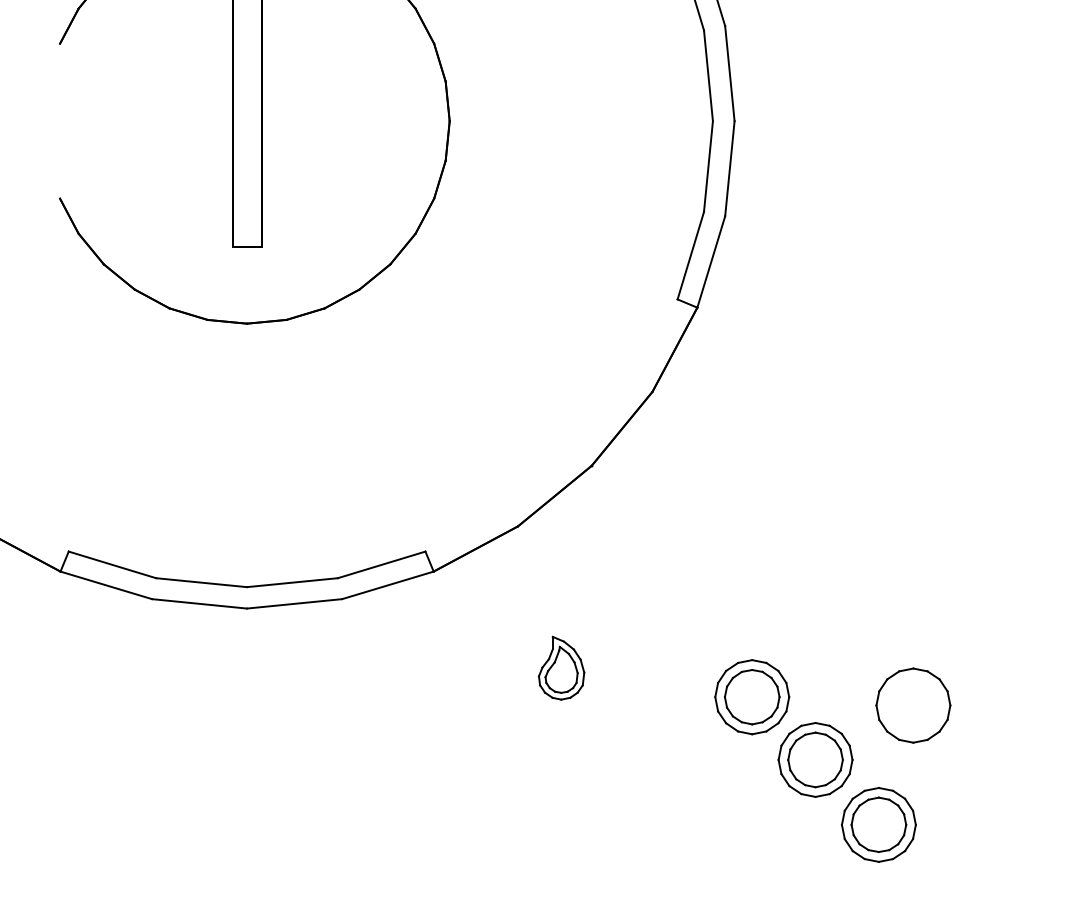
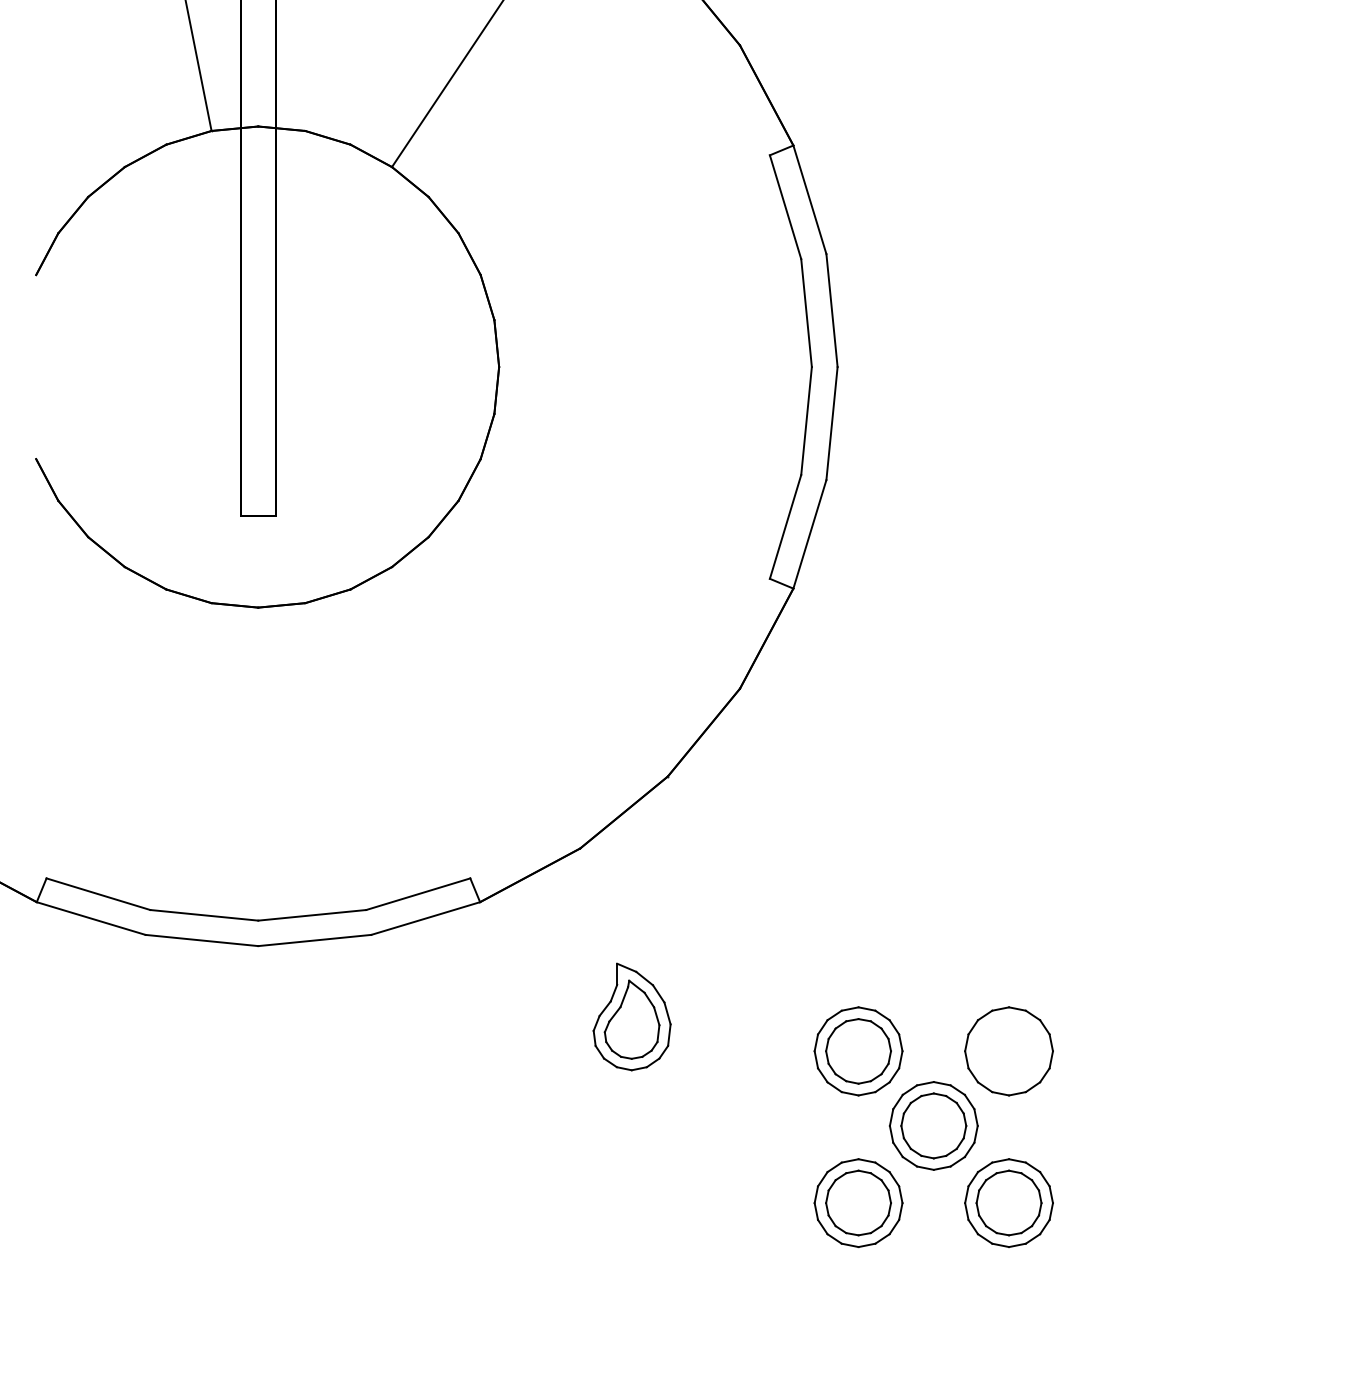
part: (561, 667) -> (631, 1016), size x1.43
part: (912, 705) -> (1008, 1051), moved
part: (752, 825) -> (858, 1203), added

